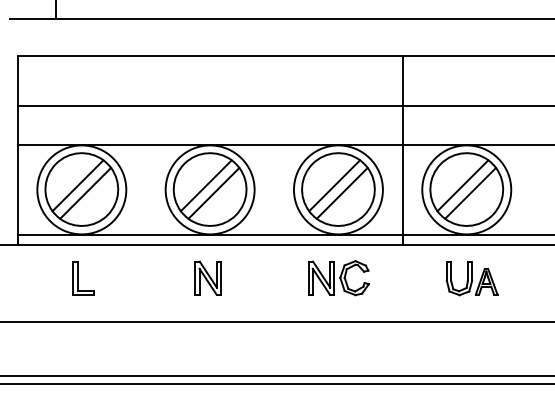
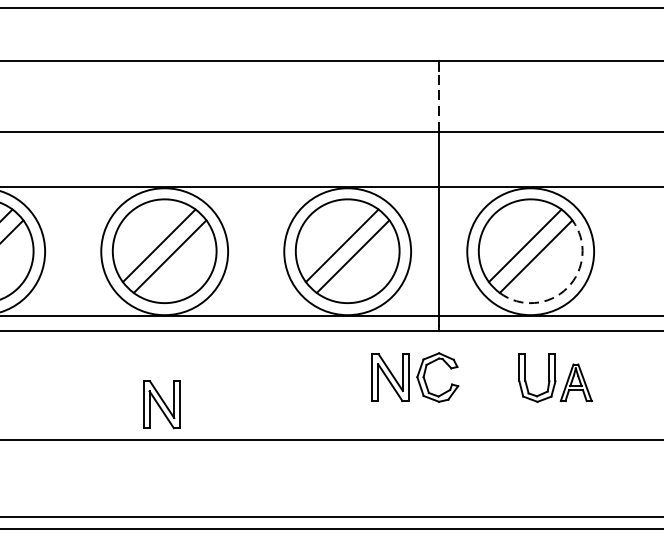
line: (402, 84) -> (439, 101), solid -> dashed
arc: (492, 215) -> (567, 288), solid -> dashed
part: (207, 277) -> (160, 403), moved
part: (338, 278) -> (414, 378), moved
part: (471, 278) -> (554, 378), moved

